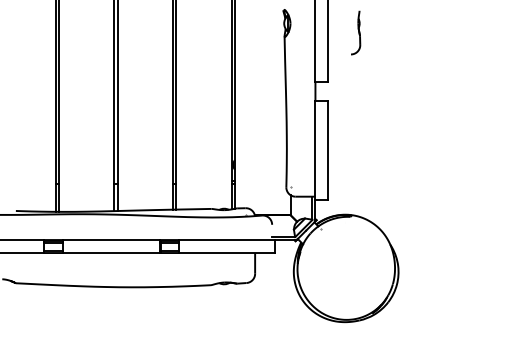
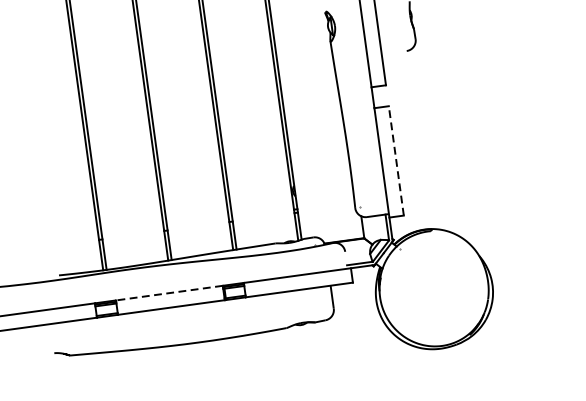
line: (328, 150) -> (396, 160), solid -> dashed
line: (110, 240) -> (168, 293), solid -> dashed

